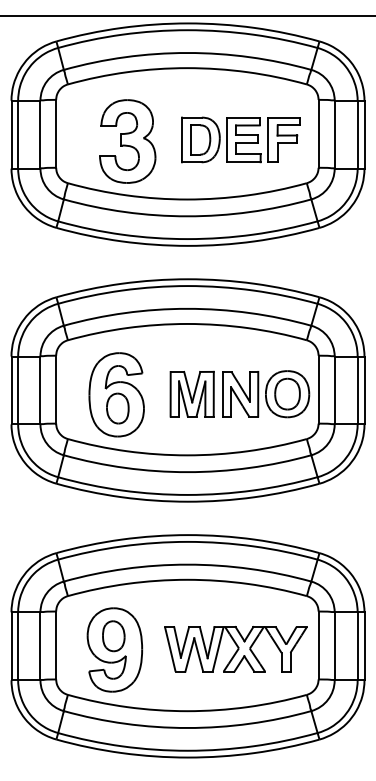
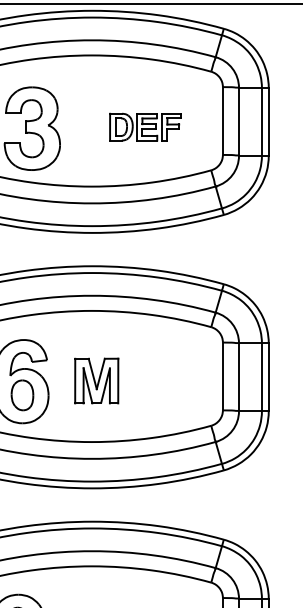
part: (240, 139) -> (144, 126), size x0.6
part: (266, 394) -> (170, 381), removed

